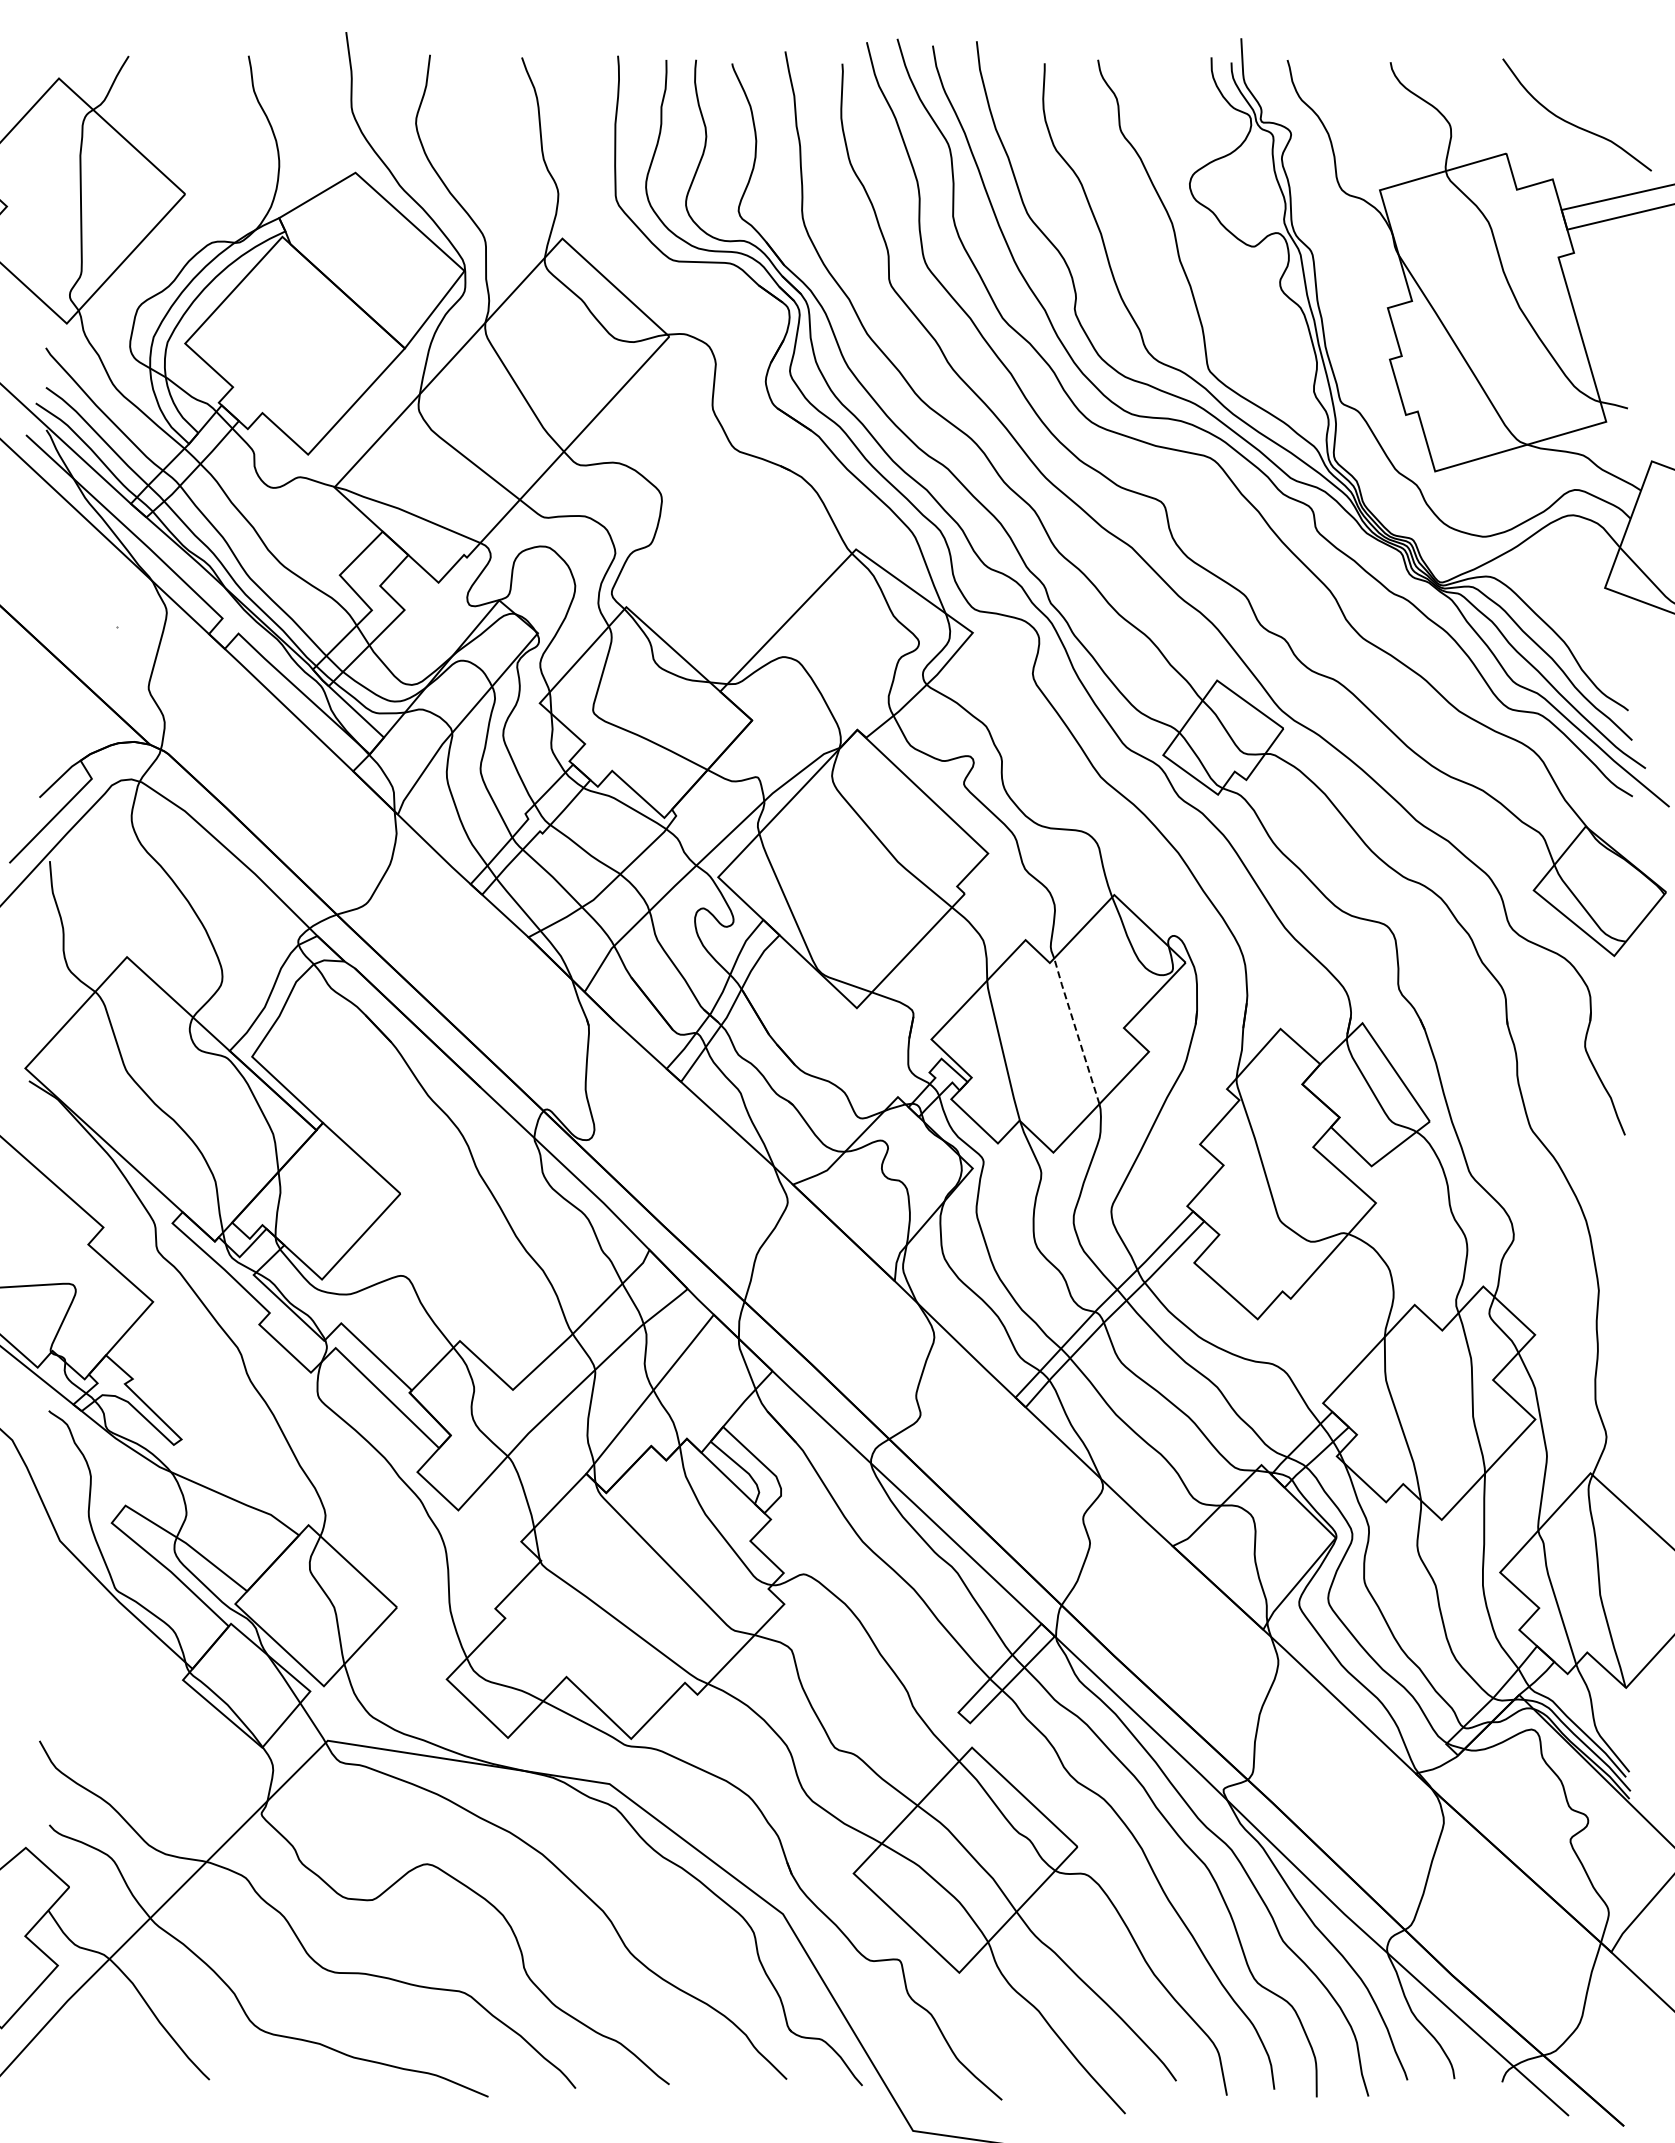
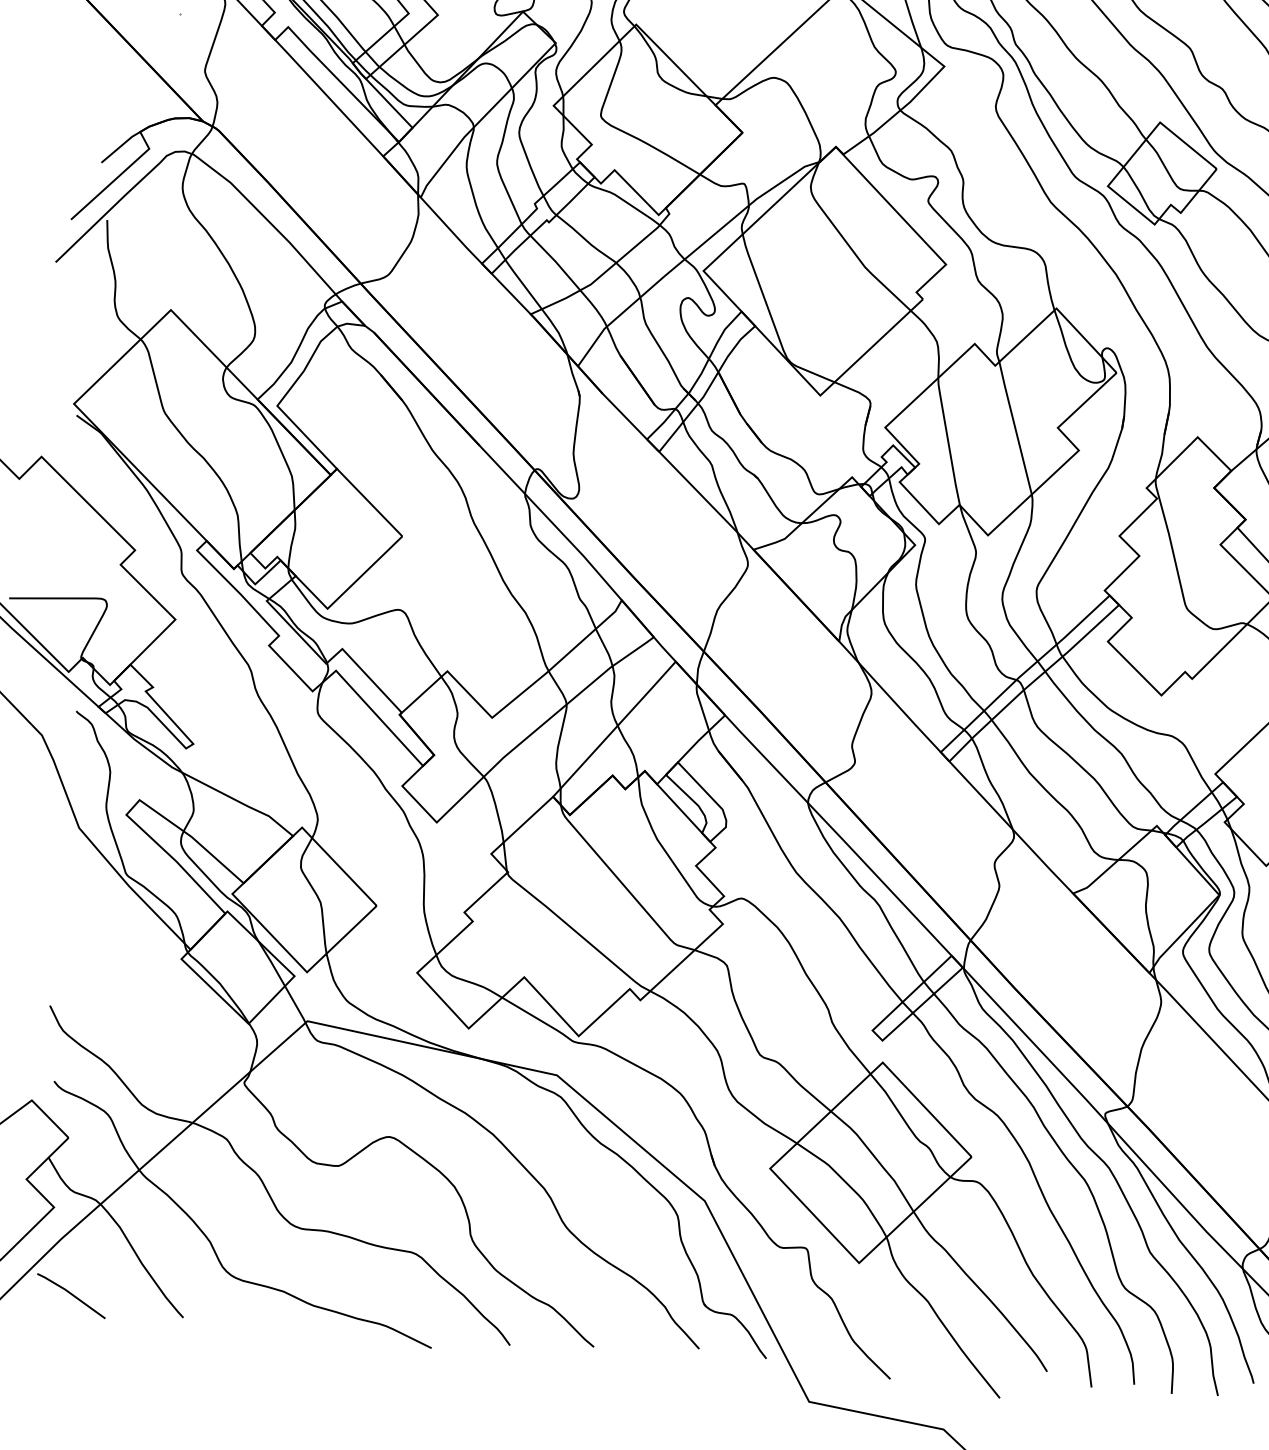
line: (1076, 1030) -> (1015, 427), dashed -> solid
line: (83, 2062) -> (71, 1295), added

